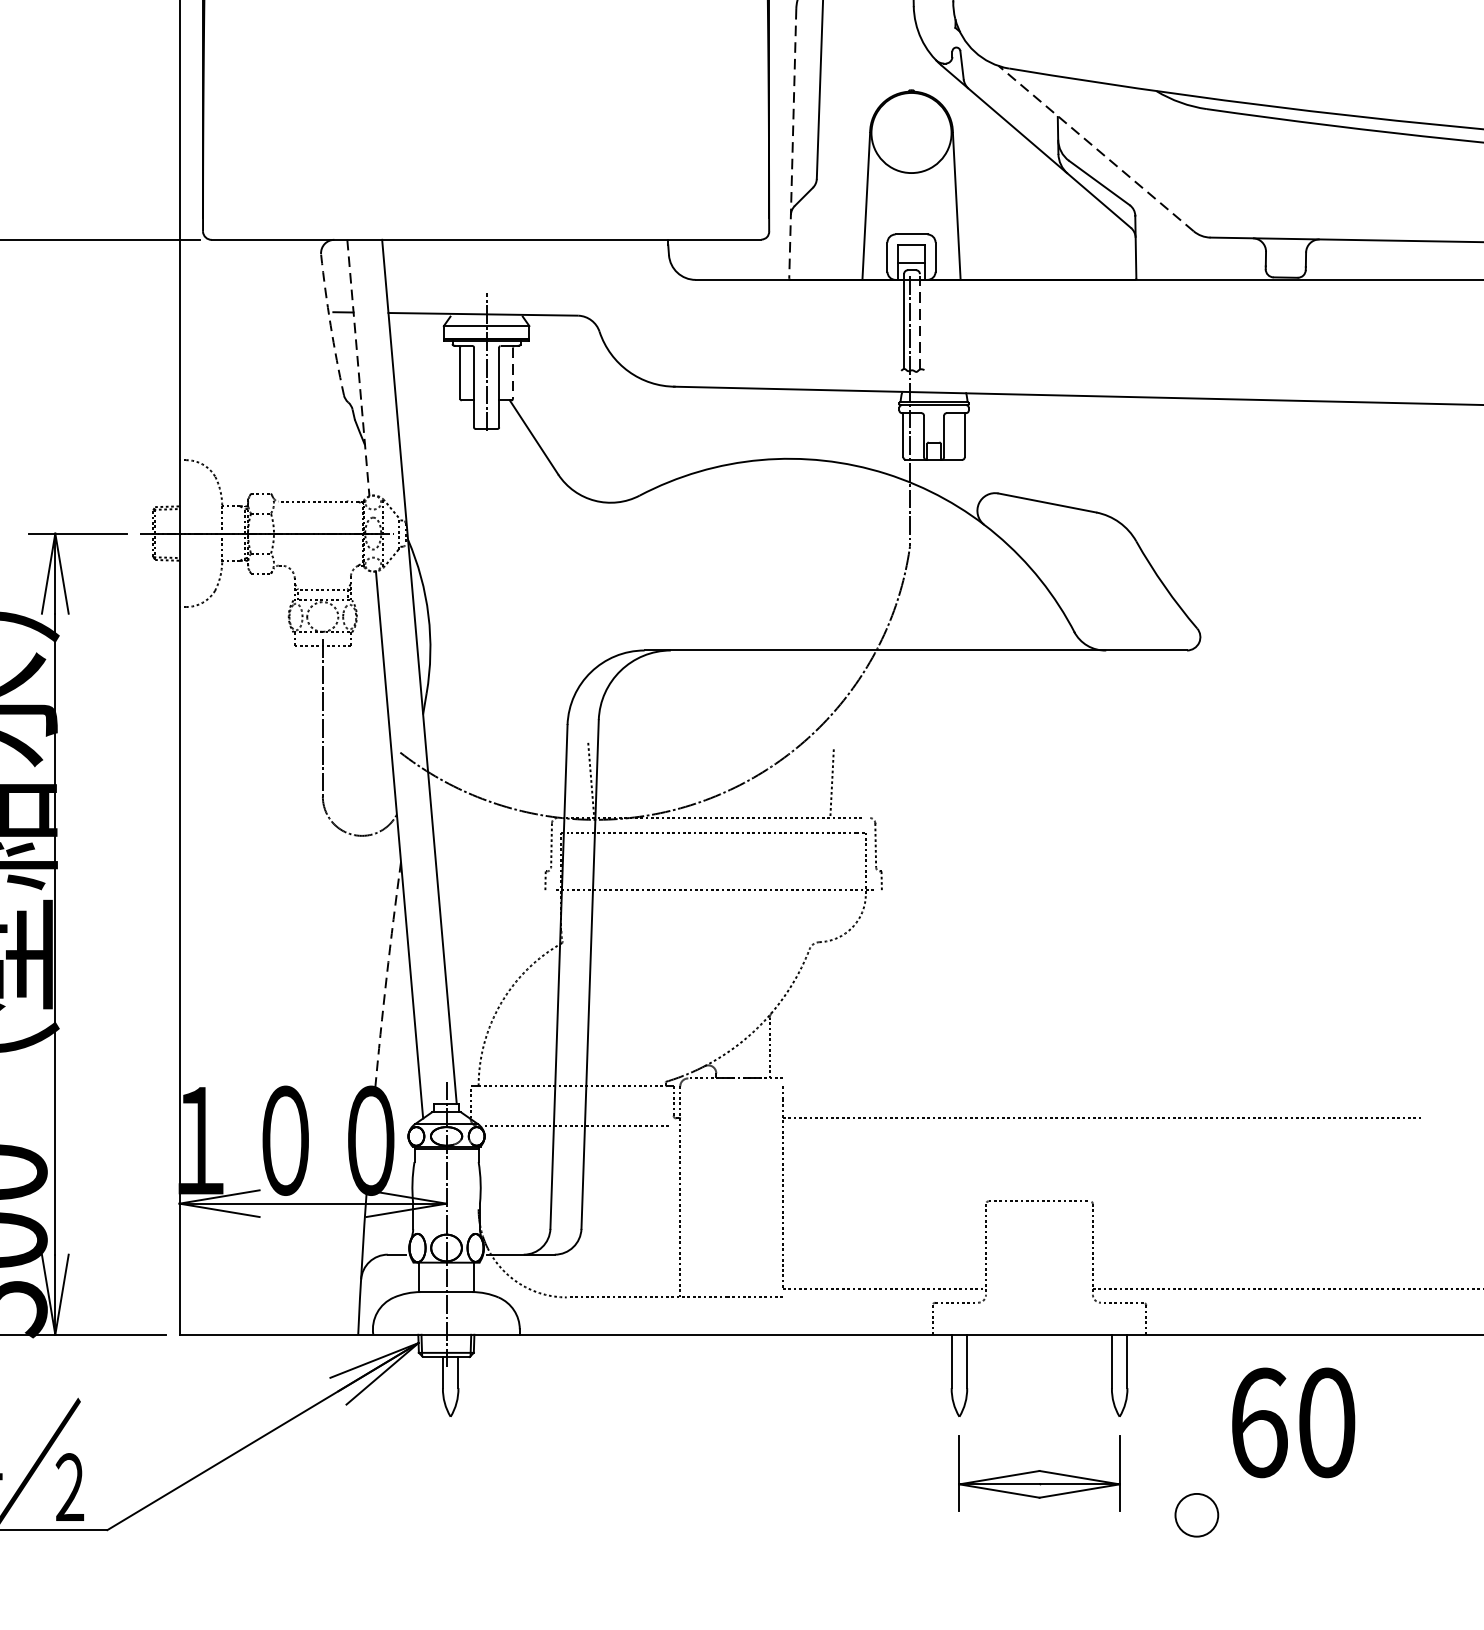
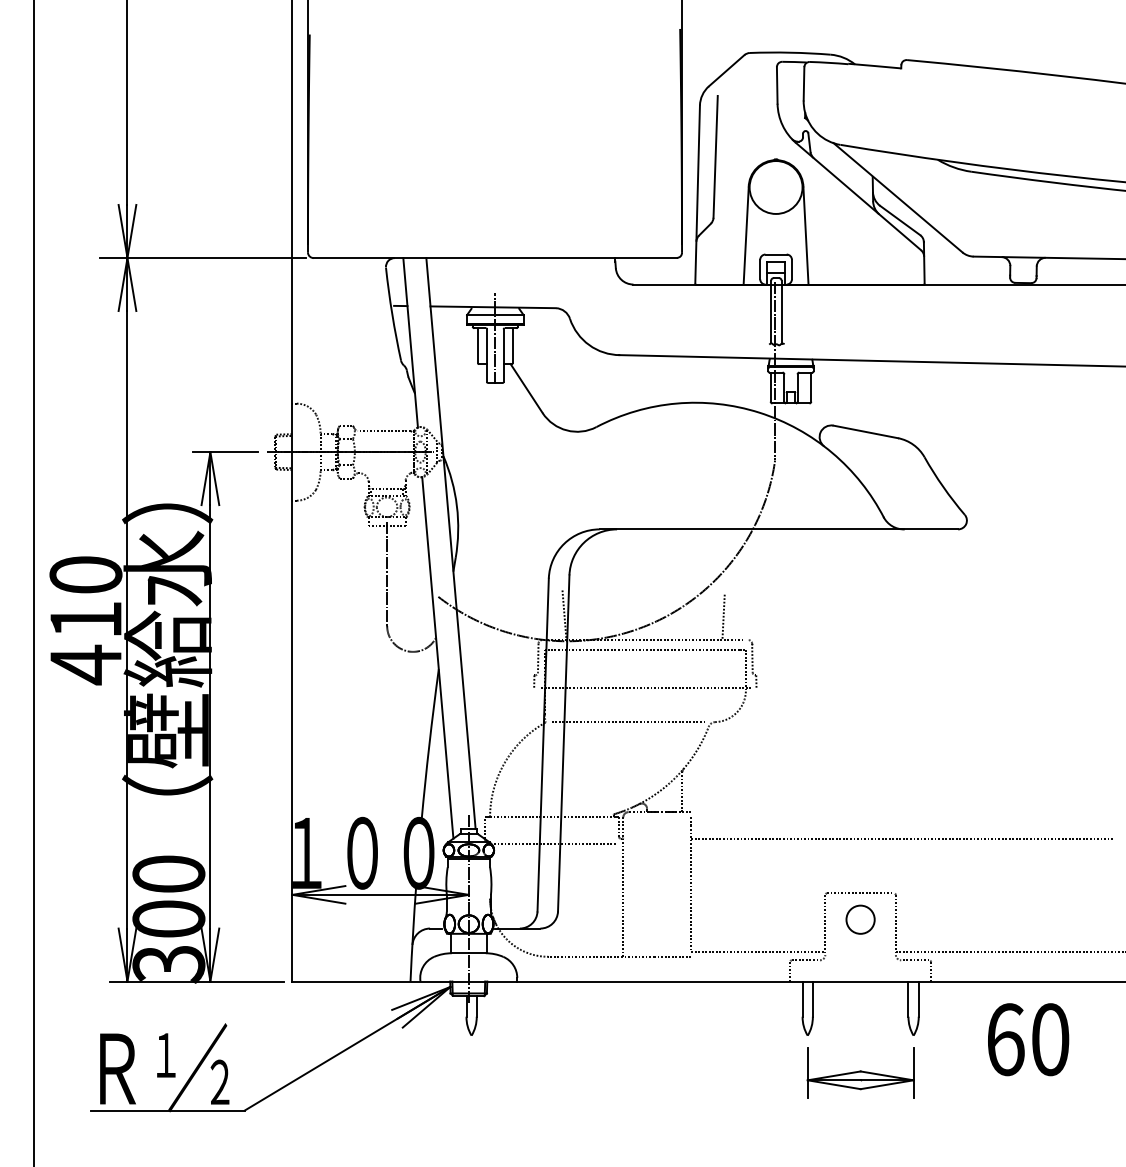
line: (792, 145) -> (697, 195), dashed -> solid
line: (1096, 148) -> (898, 197), dashed -> solid
line: (919, 322) -> (781, 312), dashed -> solid
arc: (330, 325) -> (392, 314), dashed -> solid
line: (358, 369) -> (410, 343), dashed -> solid
line: (512, 373) -> (512, 346), dashed -> solid
line: (686, 942) -> (627, 722), added
arc: (386, 976) -> (429, 744), dashed -> solid
circle: (1196, 1514) -> (860, 919), moved

